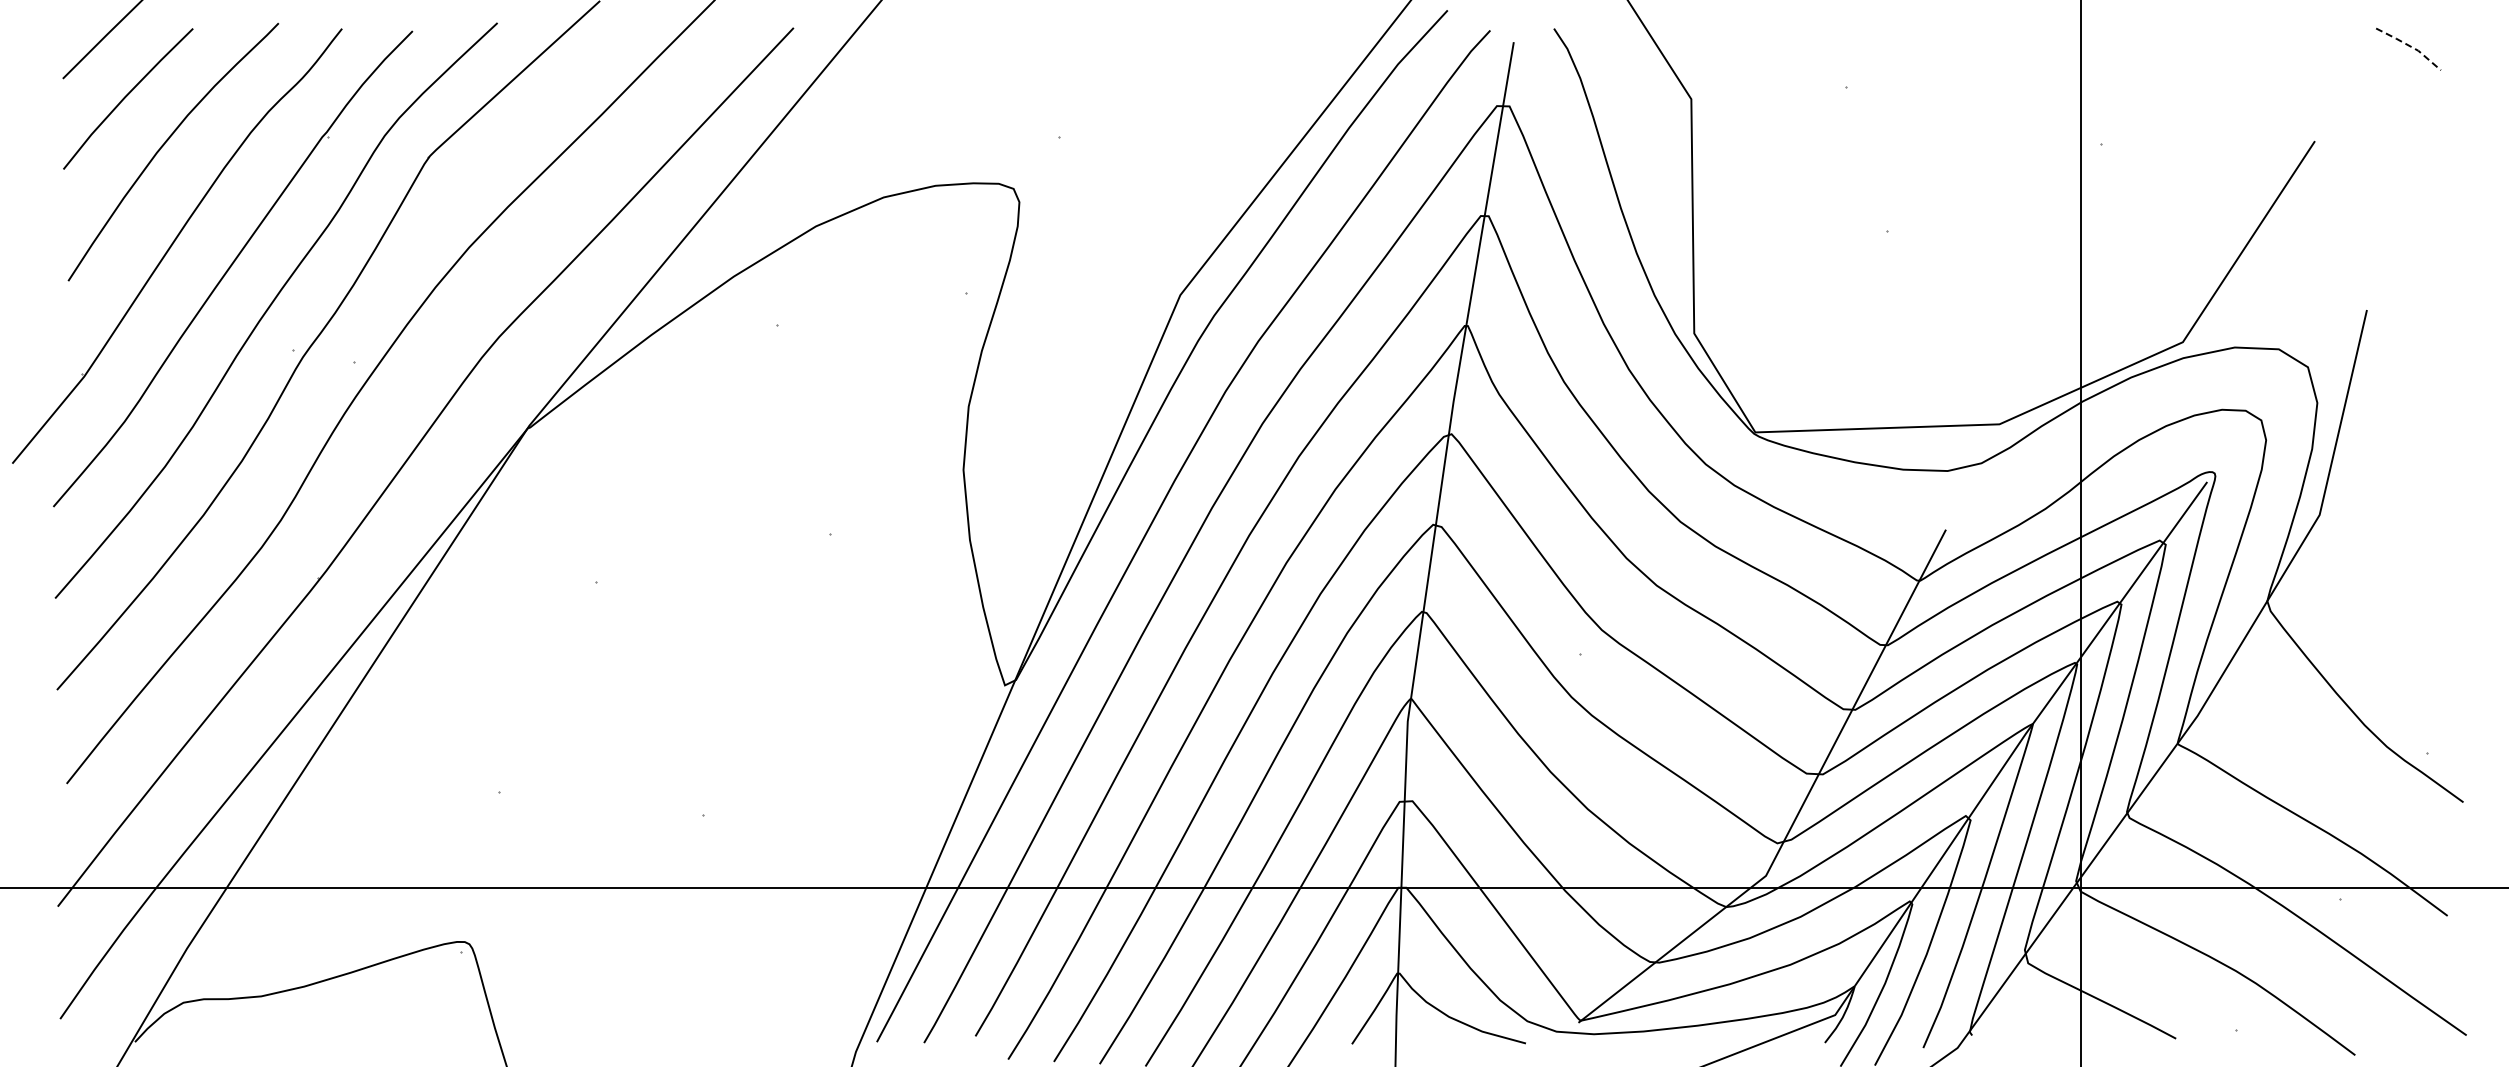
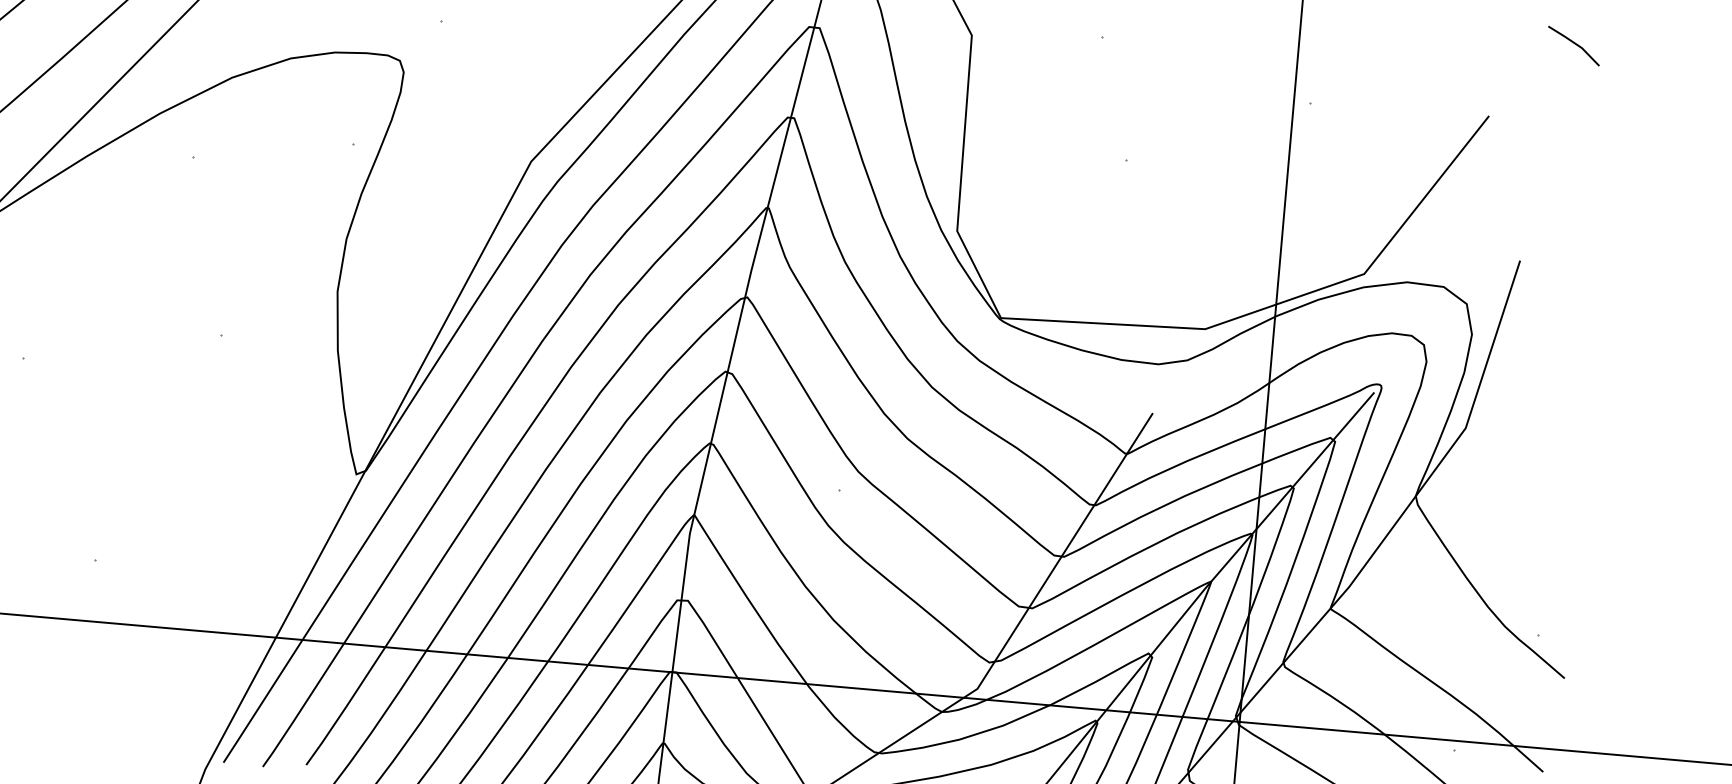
line: (2410, 46) -> (1575, 43), dashed -> solid

